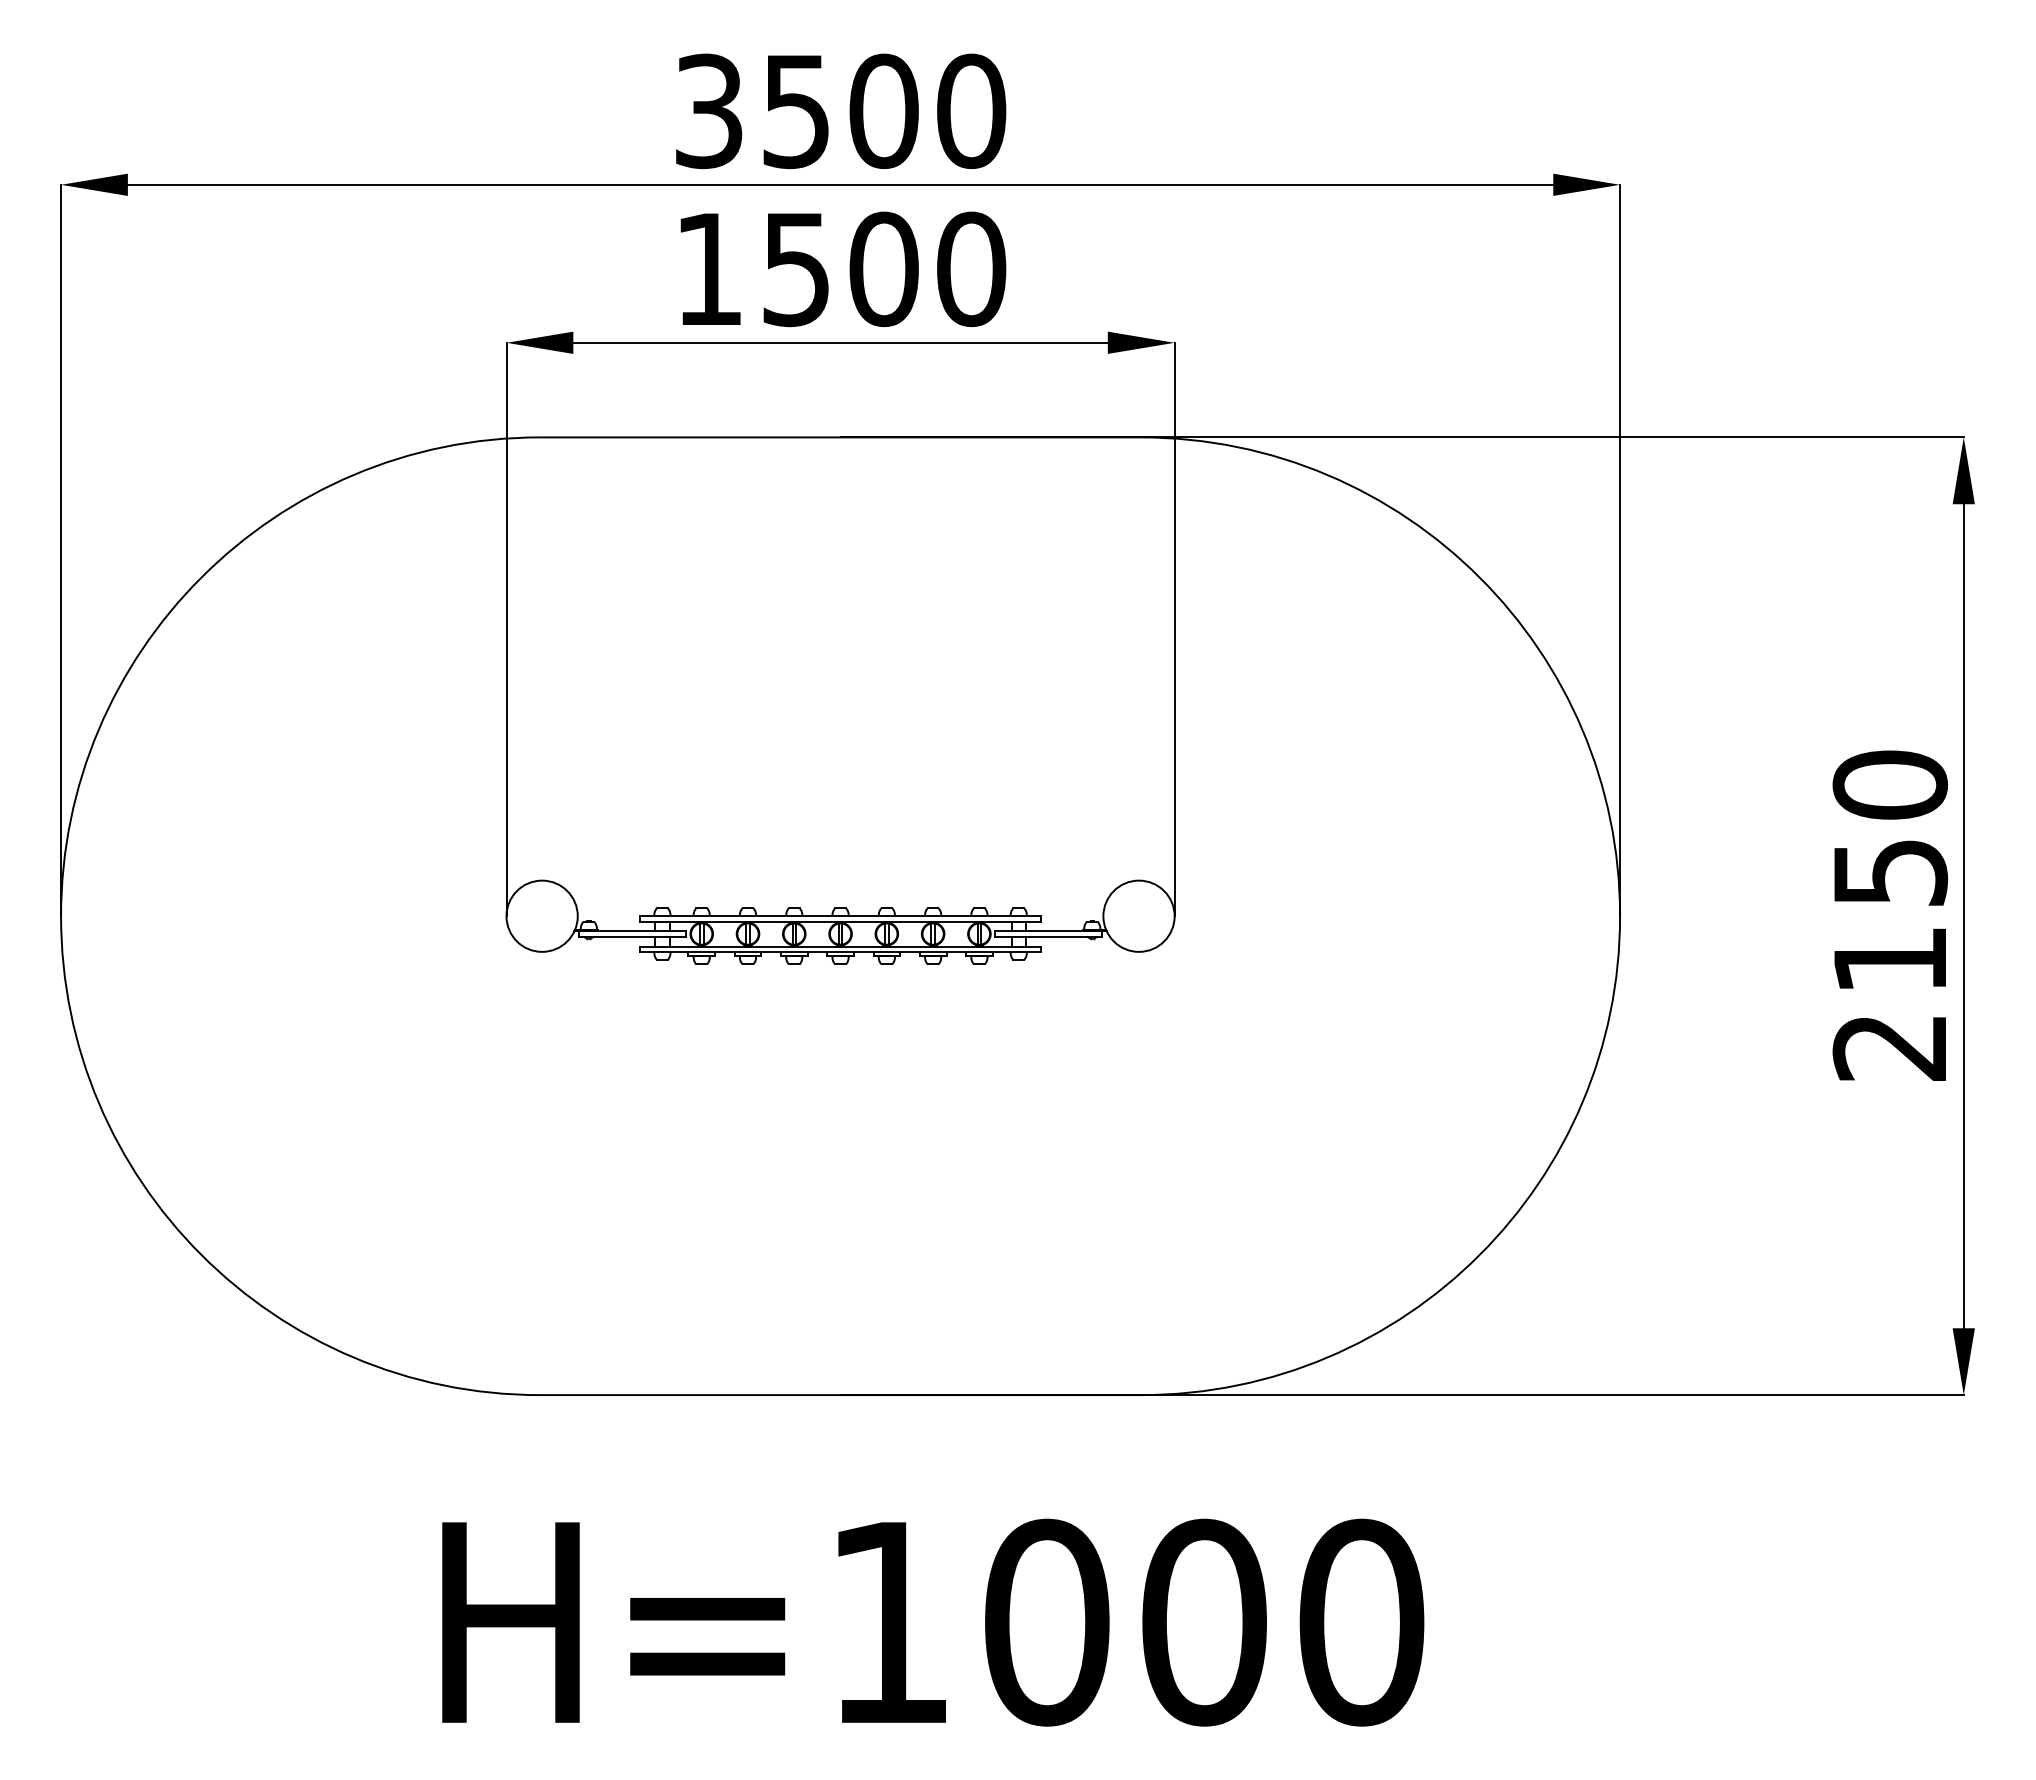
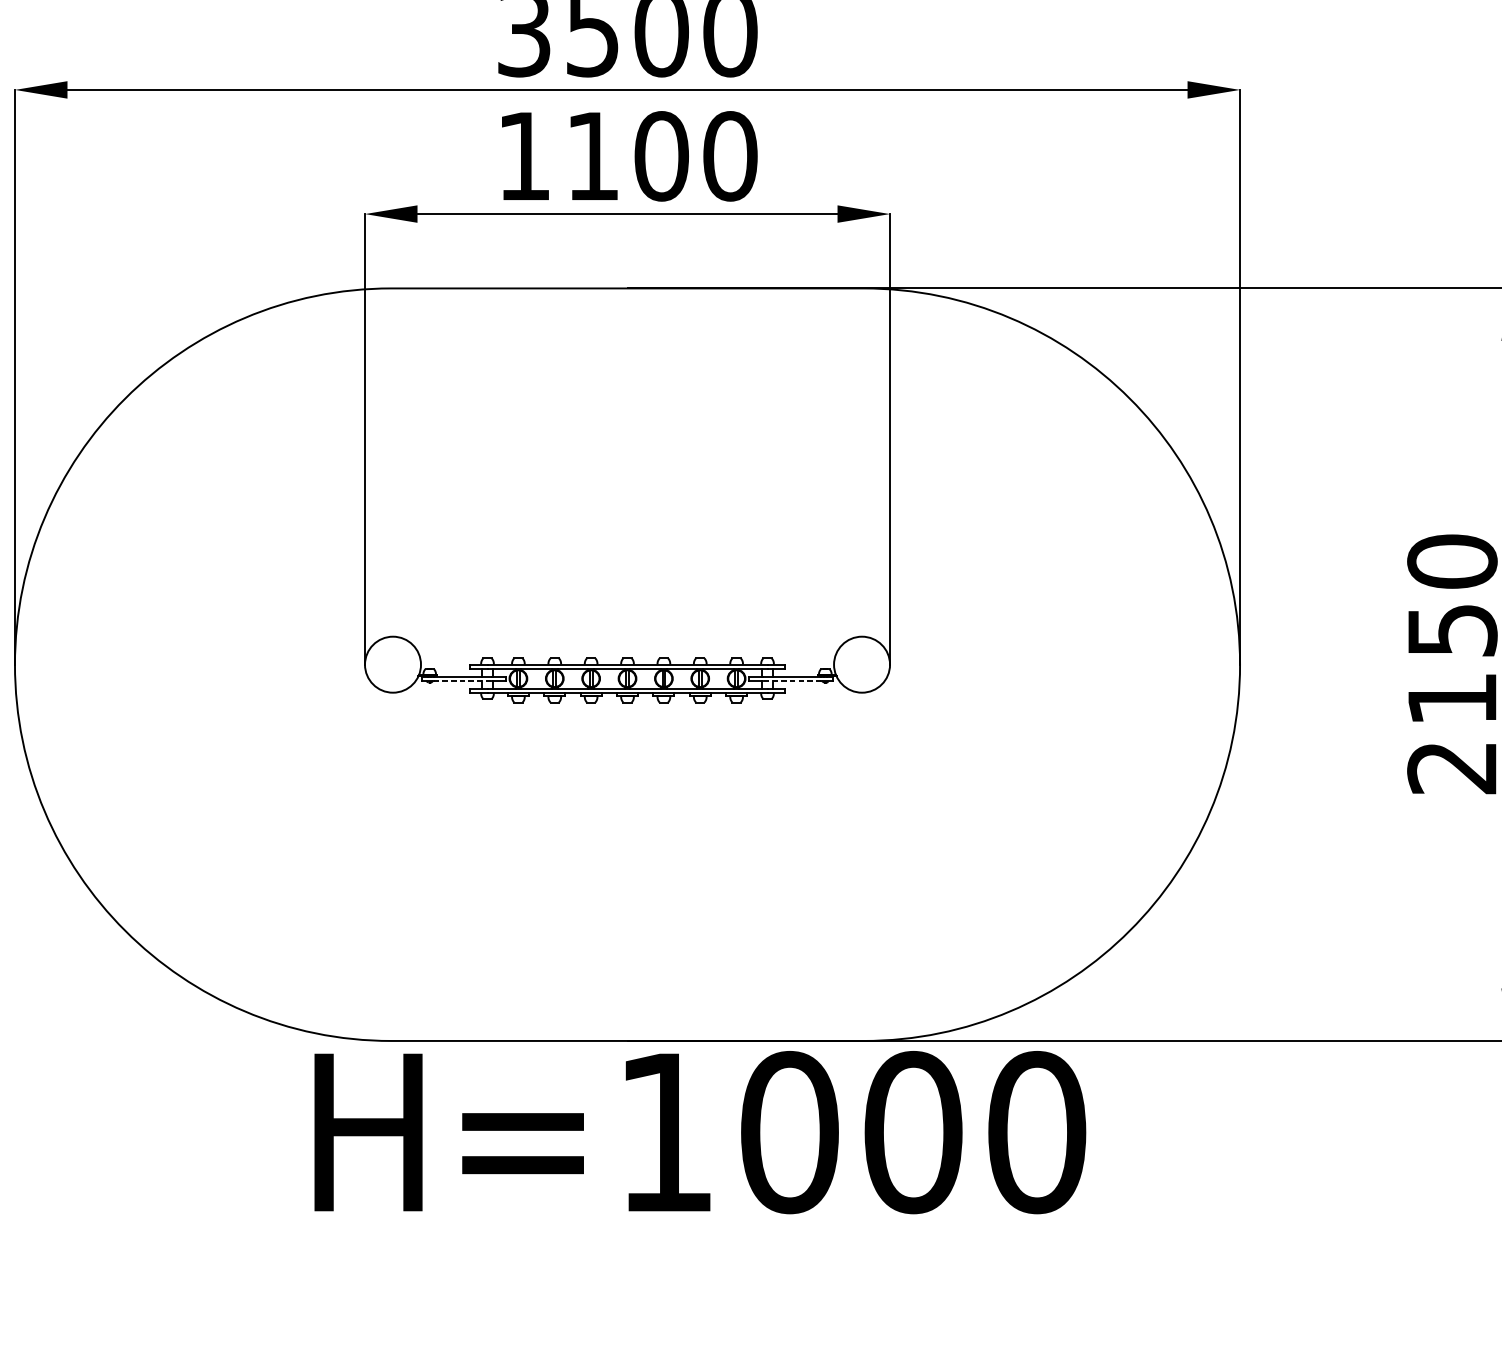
text: (795, 270) -> (592, 157), 1500 -> 1100
line: (631, 936) -> (463, 680), solid -> dashed
line: (1049, 936) -> (791, 680), solid -> dashed
text: (933, 1622) -> (700, 1132), moved

